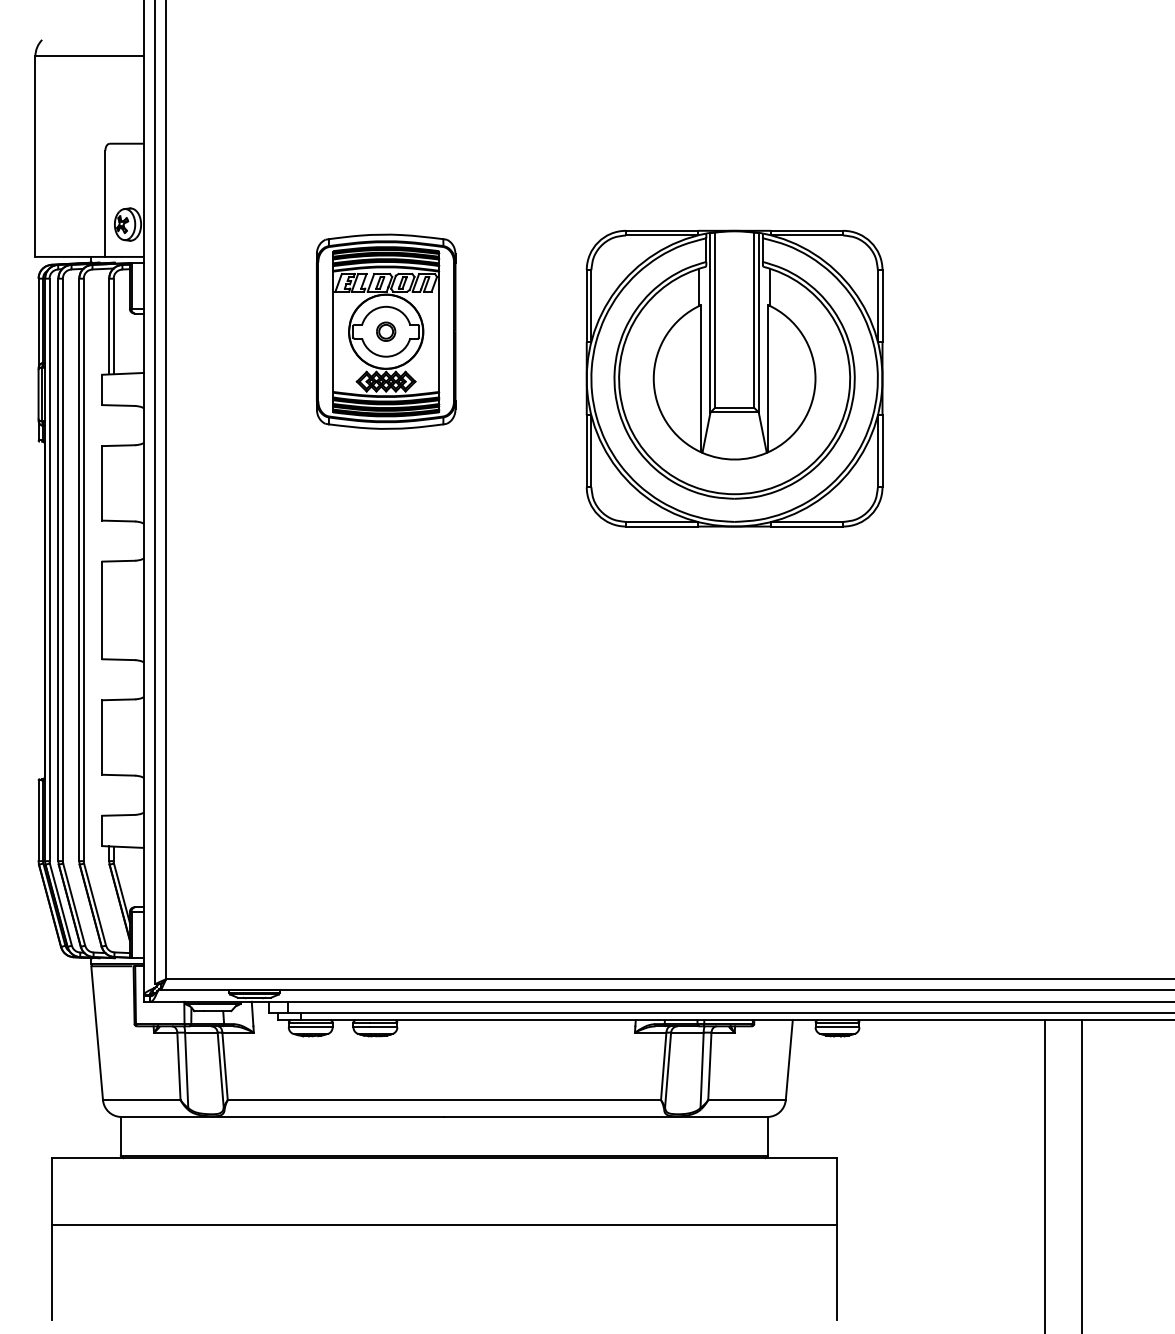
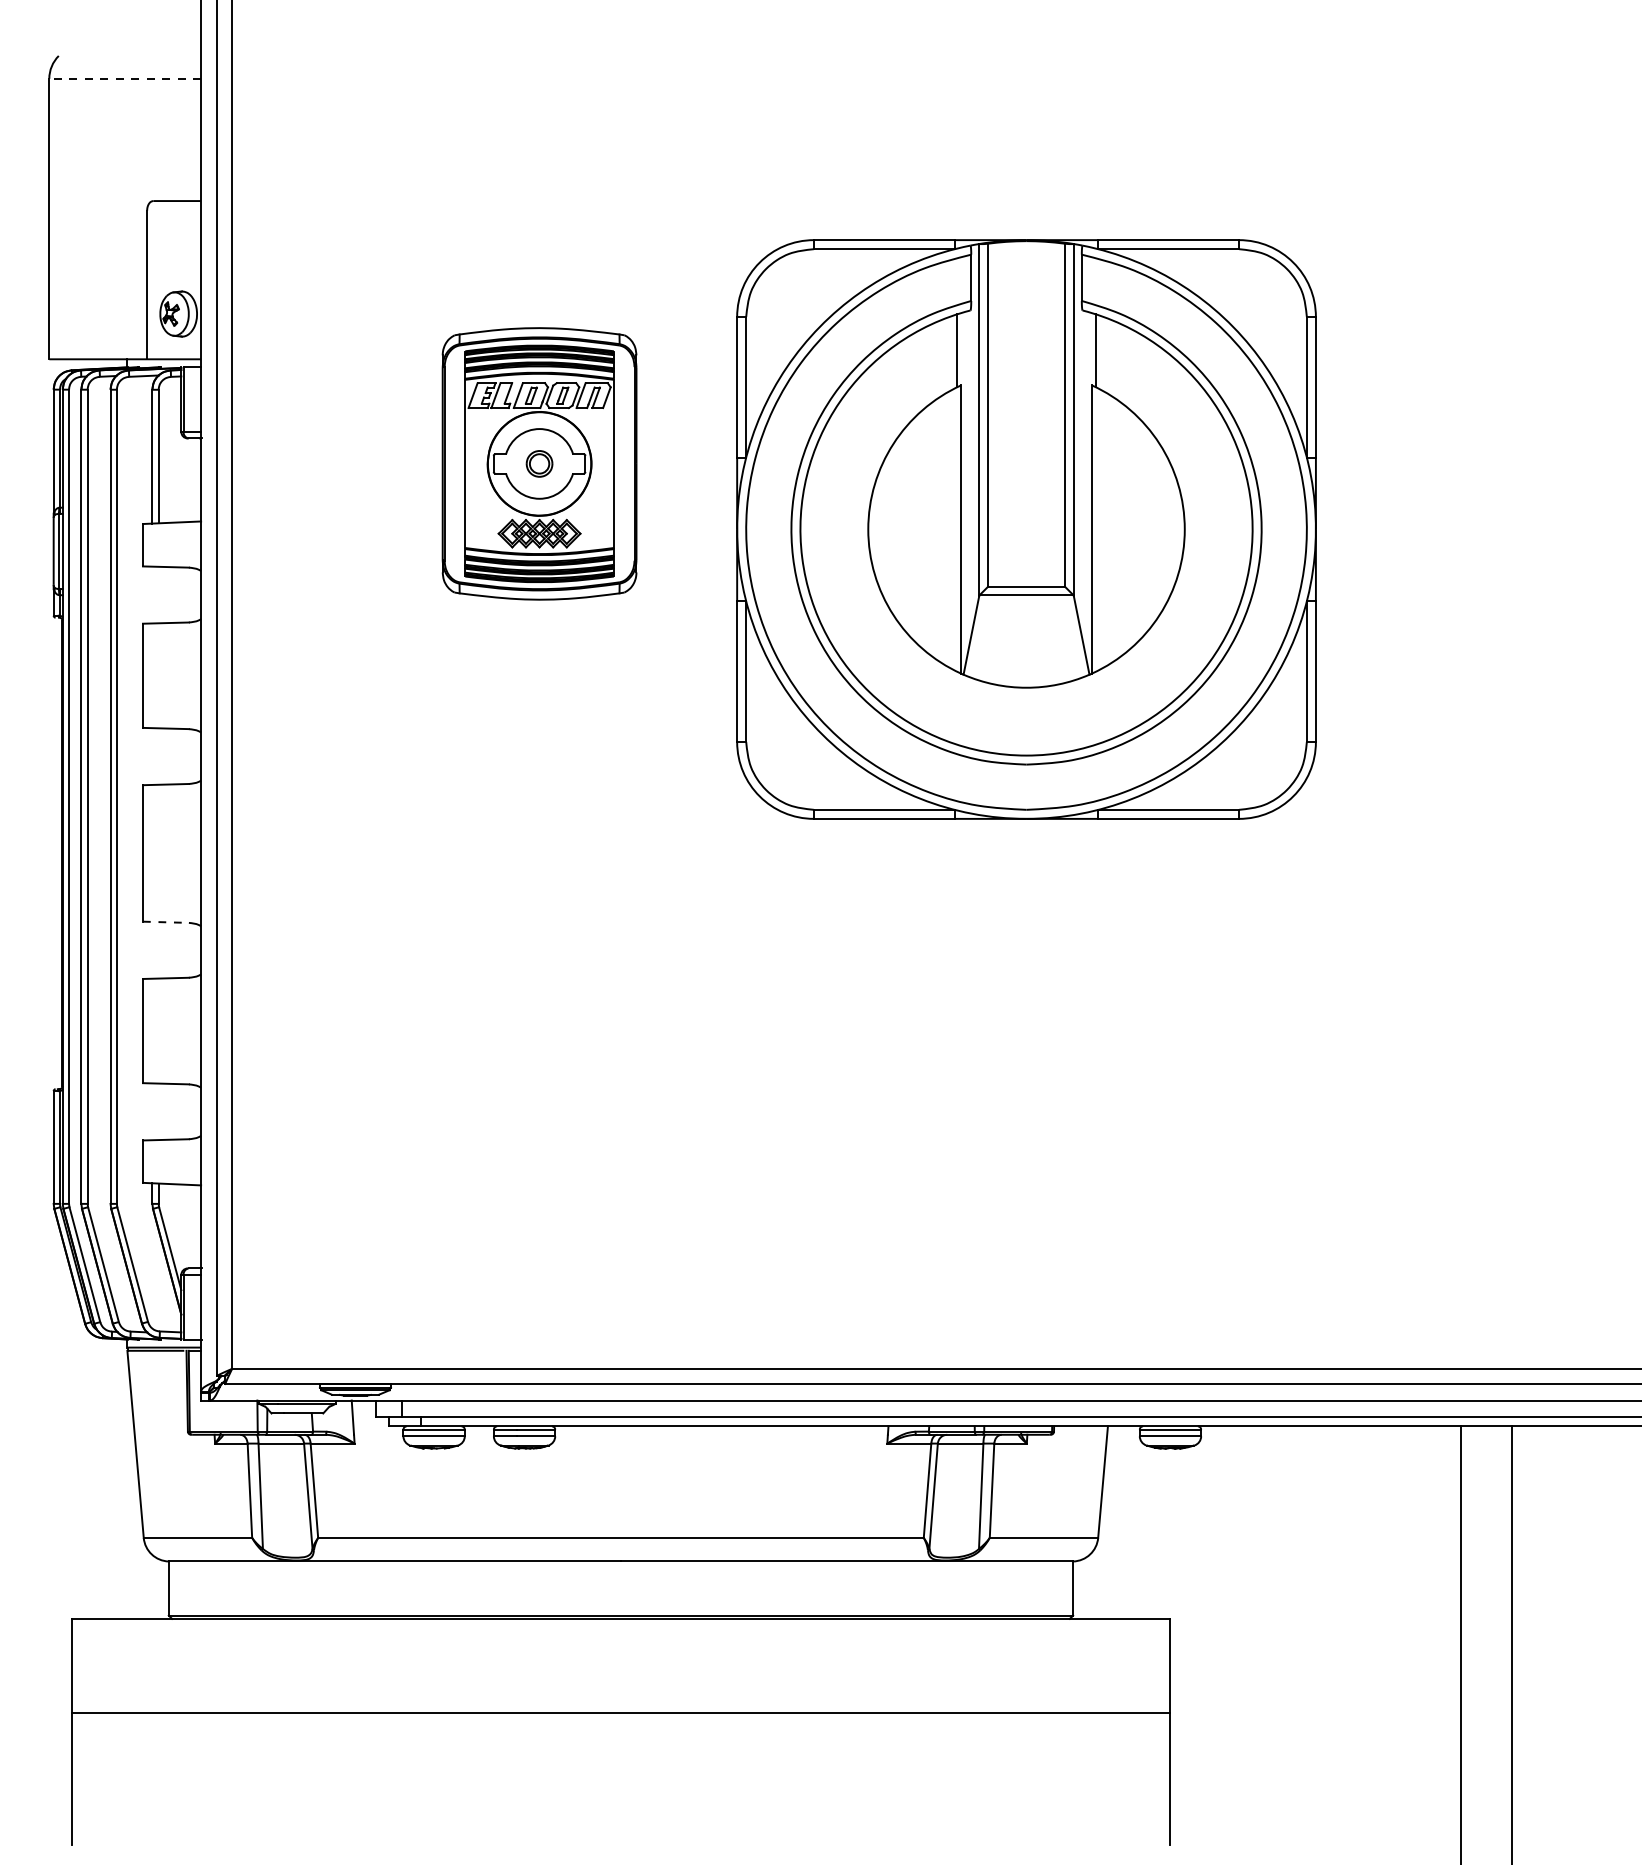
line: (89, 56) -> (125, 78), solid -> dashed
part: (734, 378) -> (1026, 529), size x1.4
line: (118, 659) -> (165, 922), solid -> dashed

